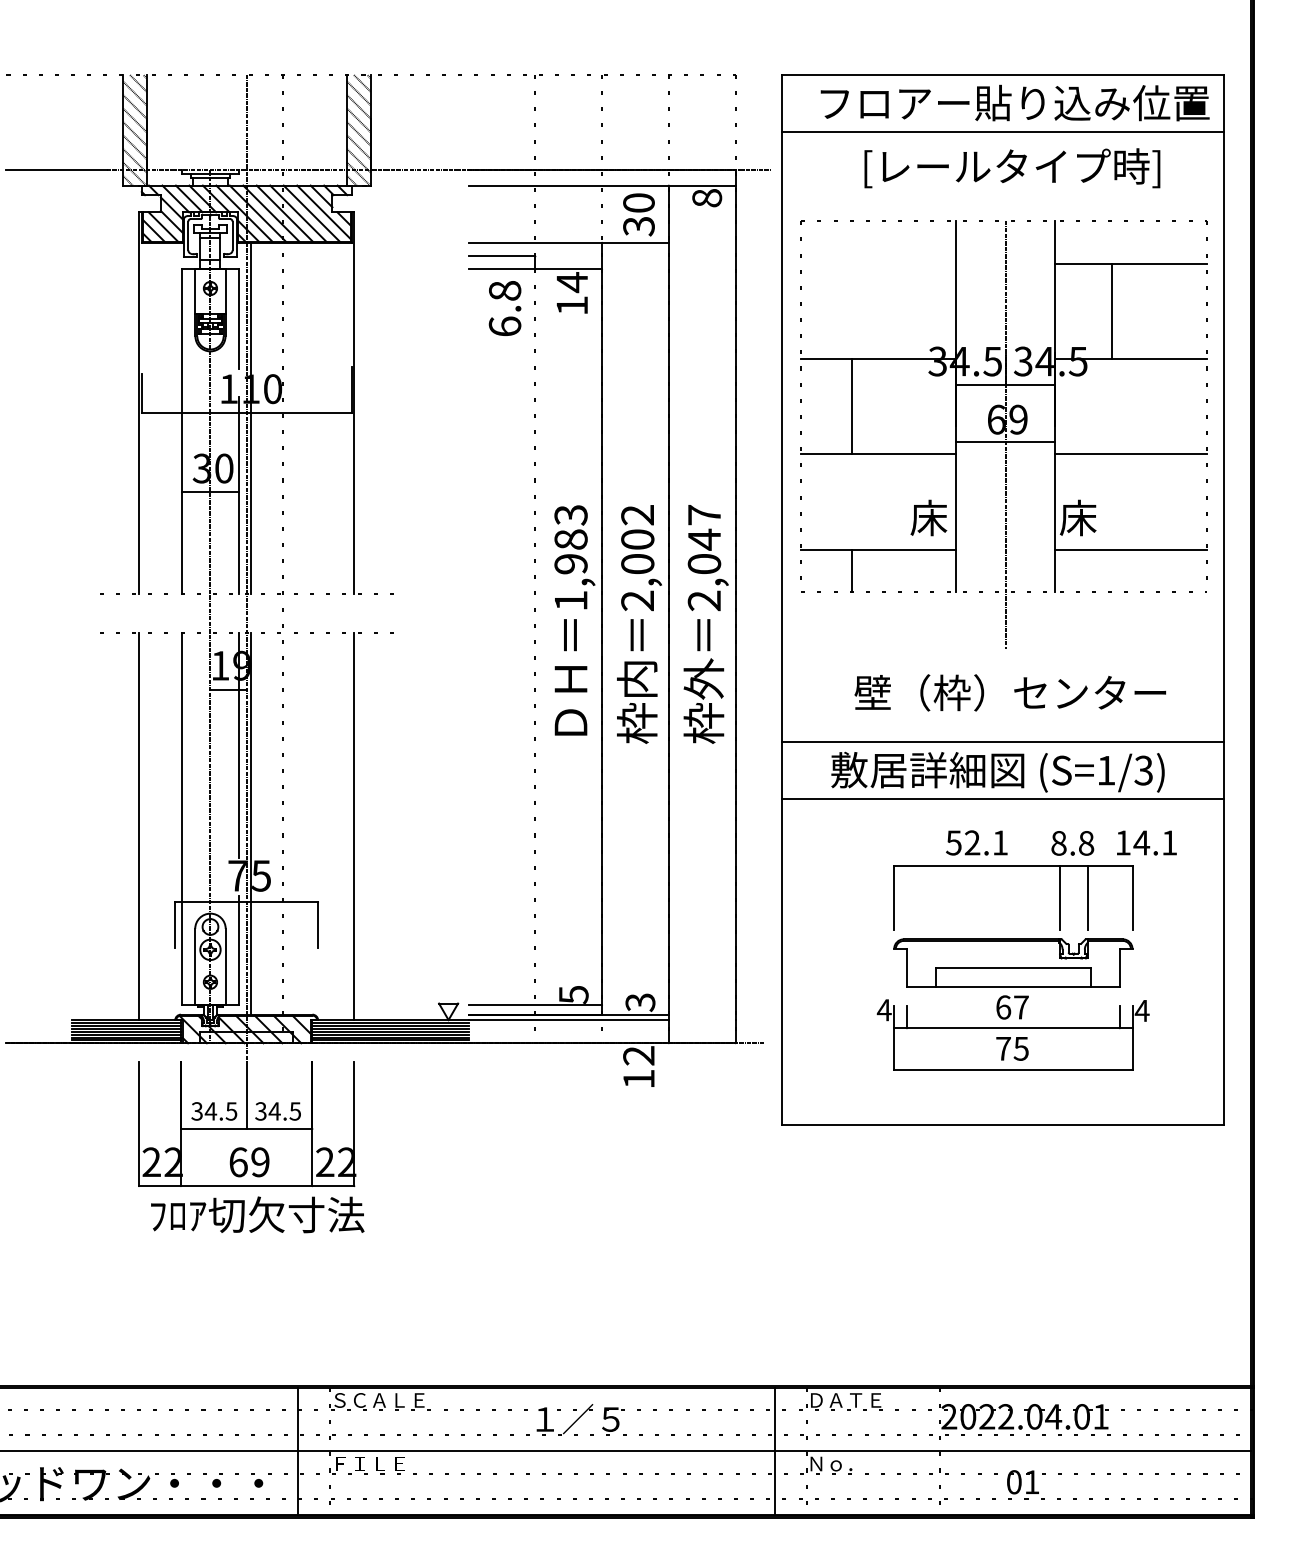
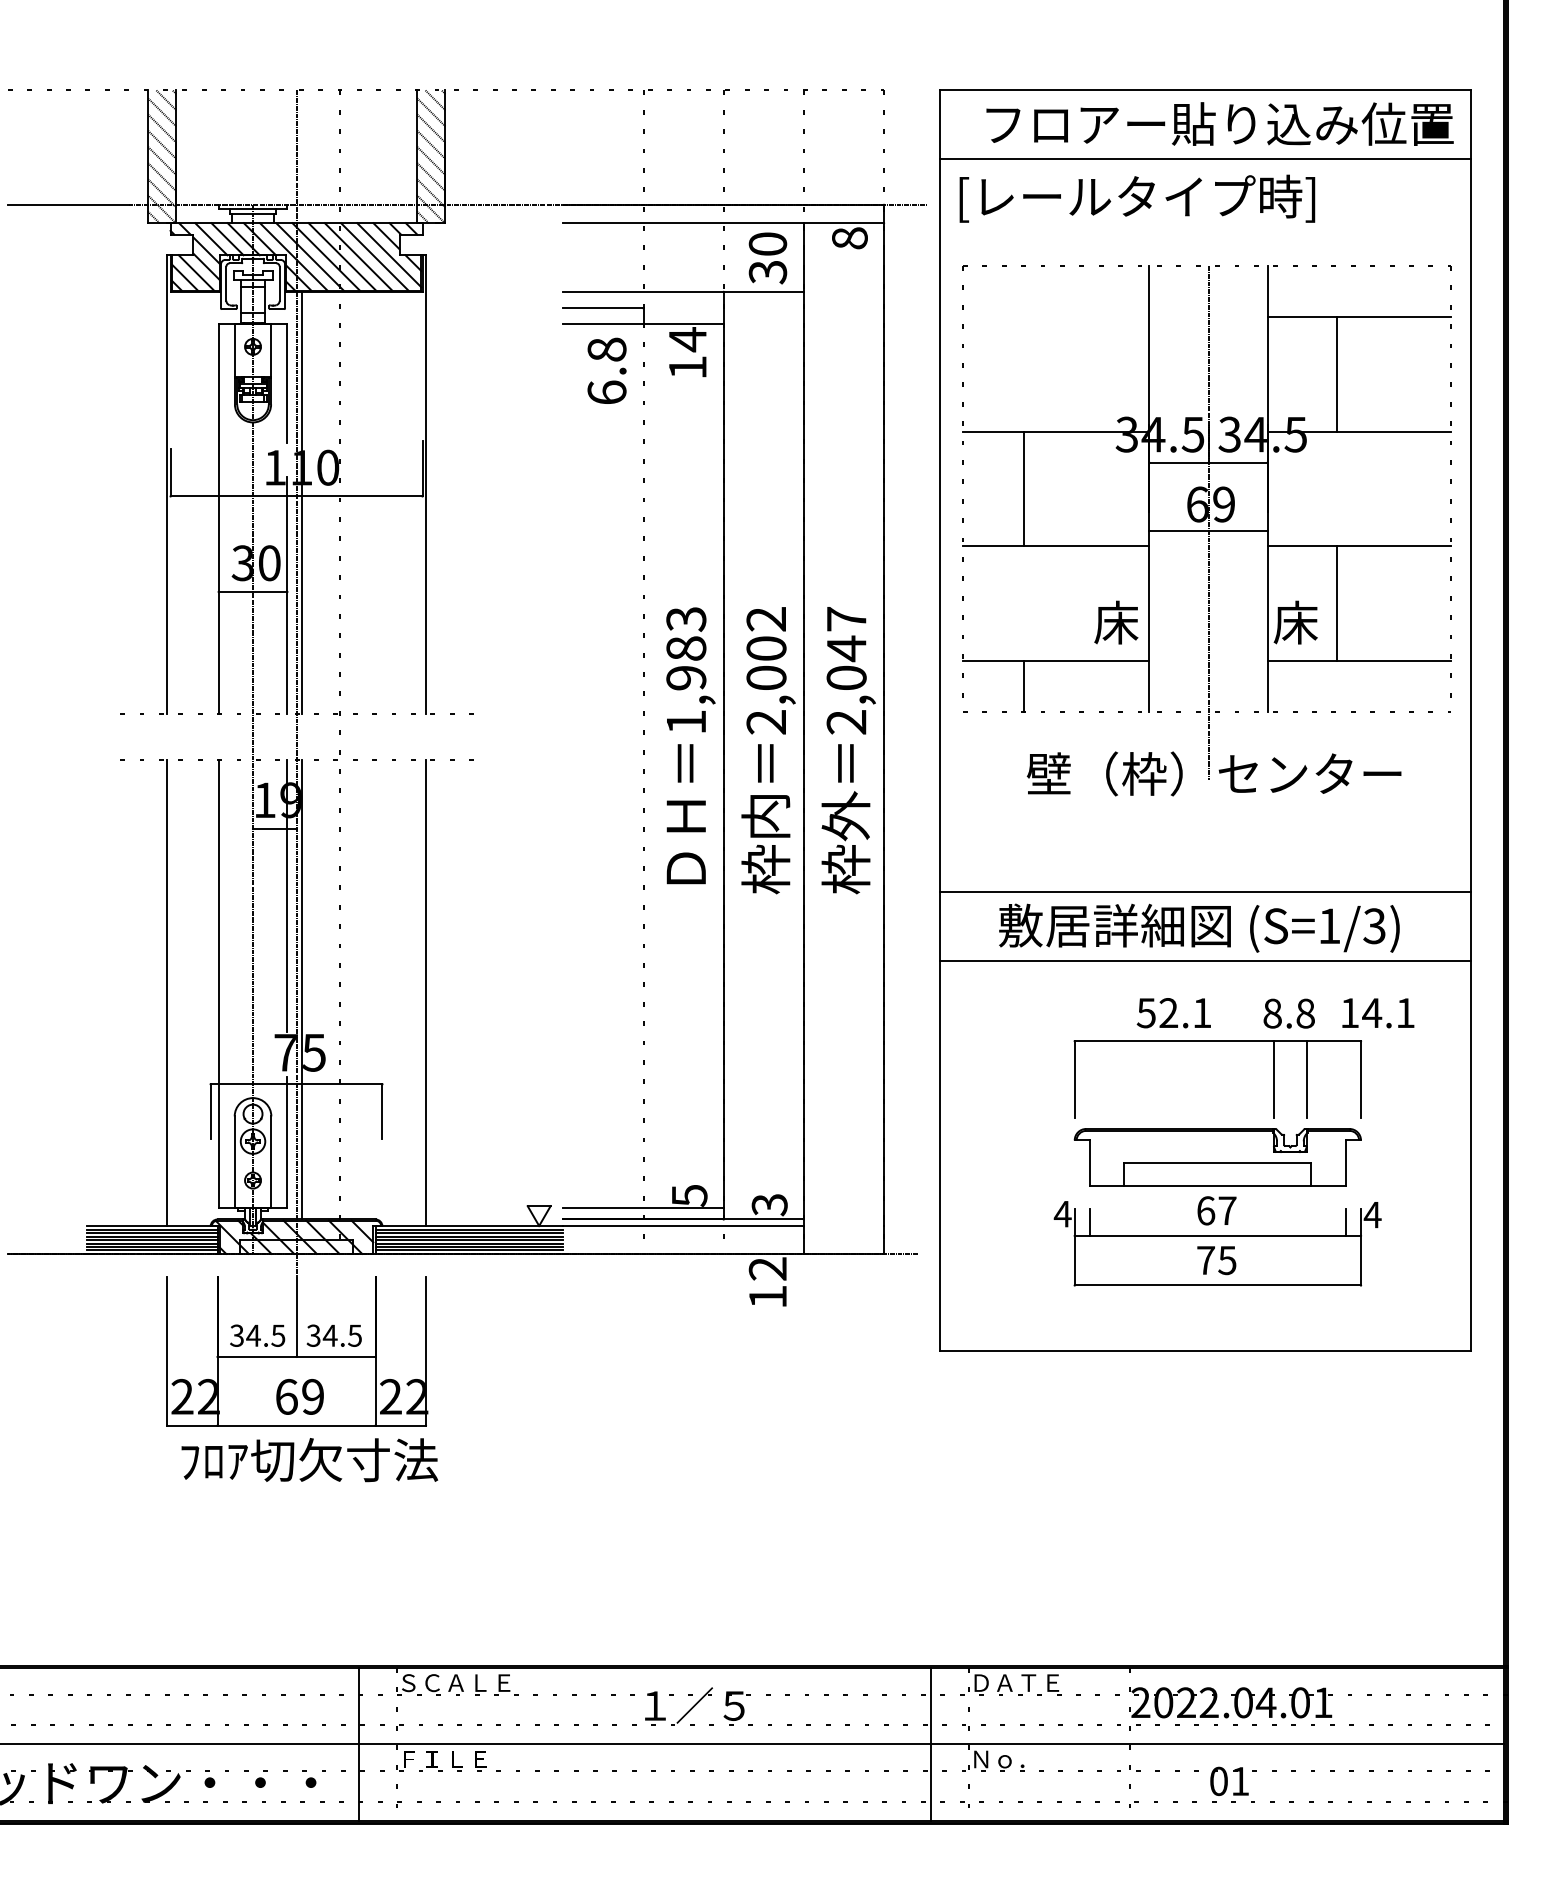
text: (1012, 168) -> (1137, 199), moved
line: (1112, 501) -> (1336, 602), added
text: (1010, 692) -> (1214, 773), moved

